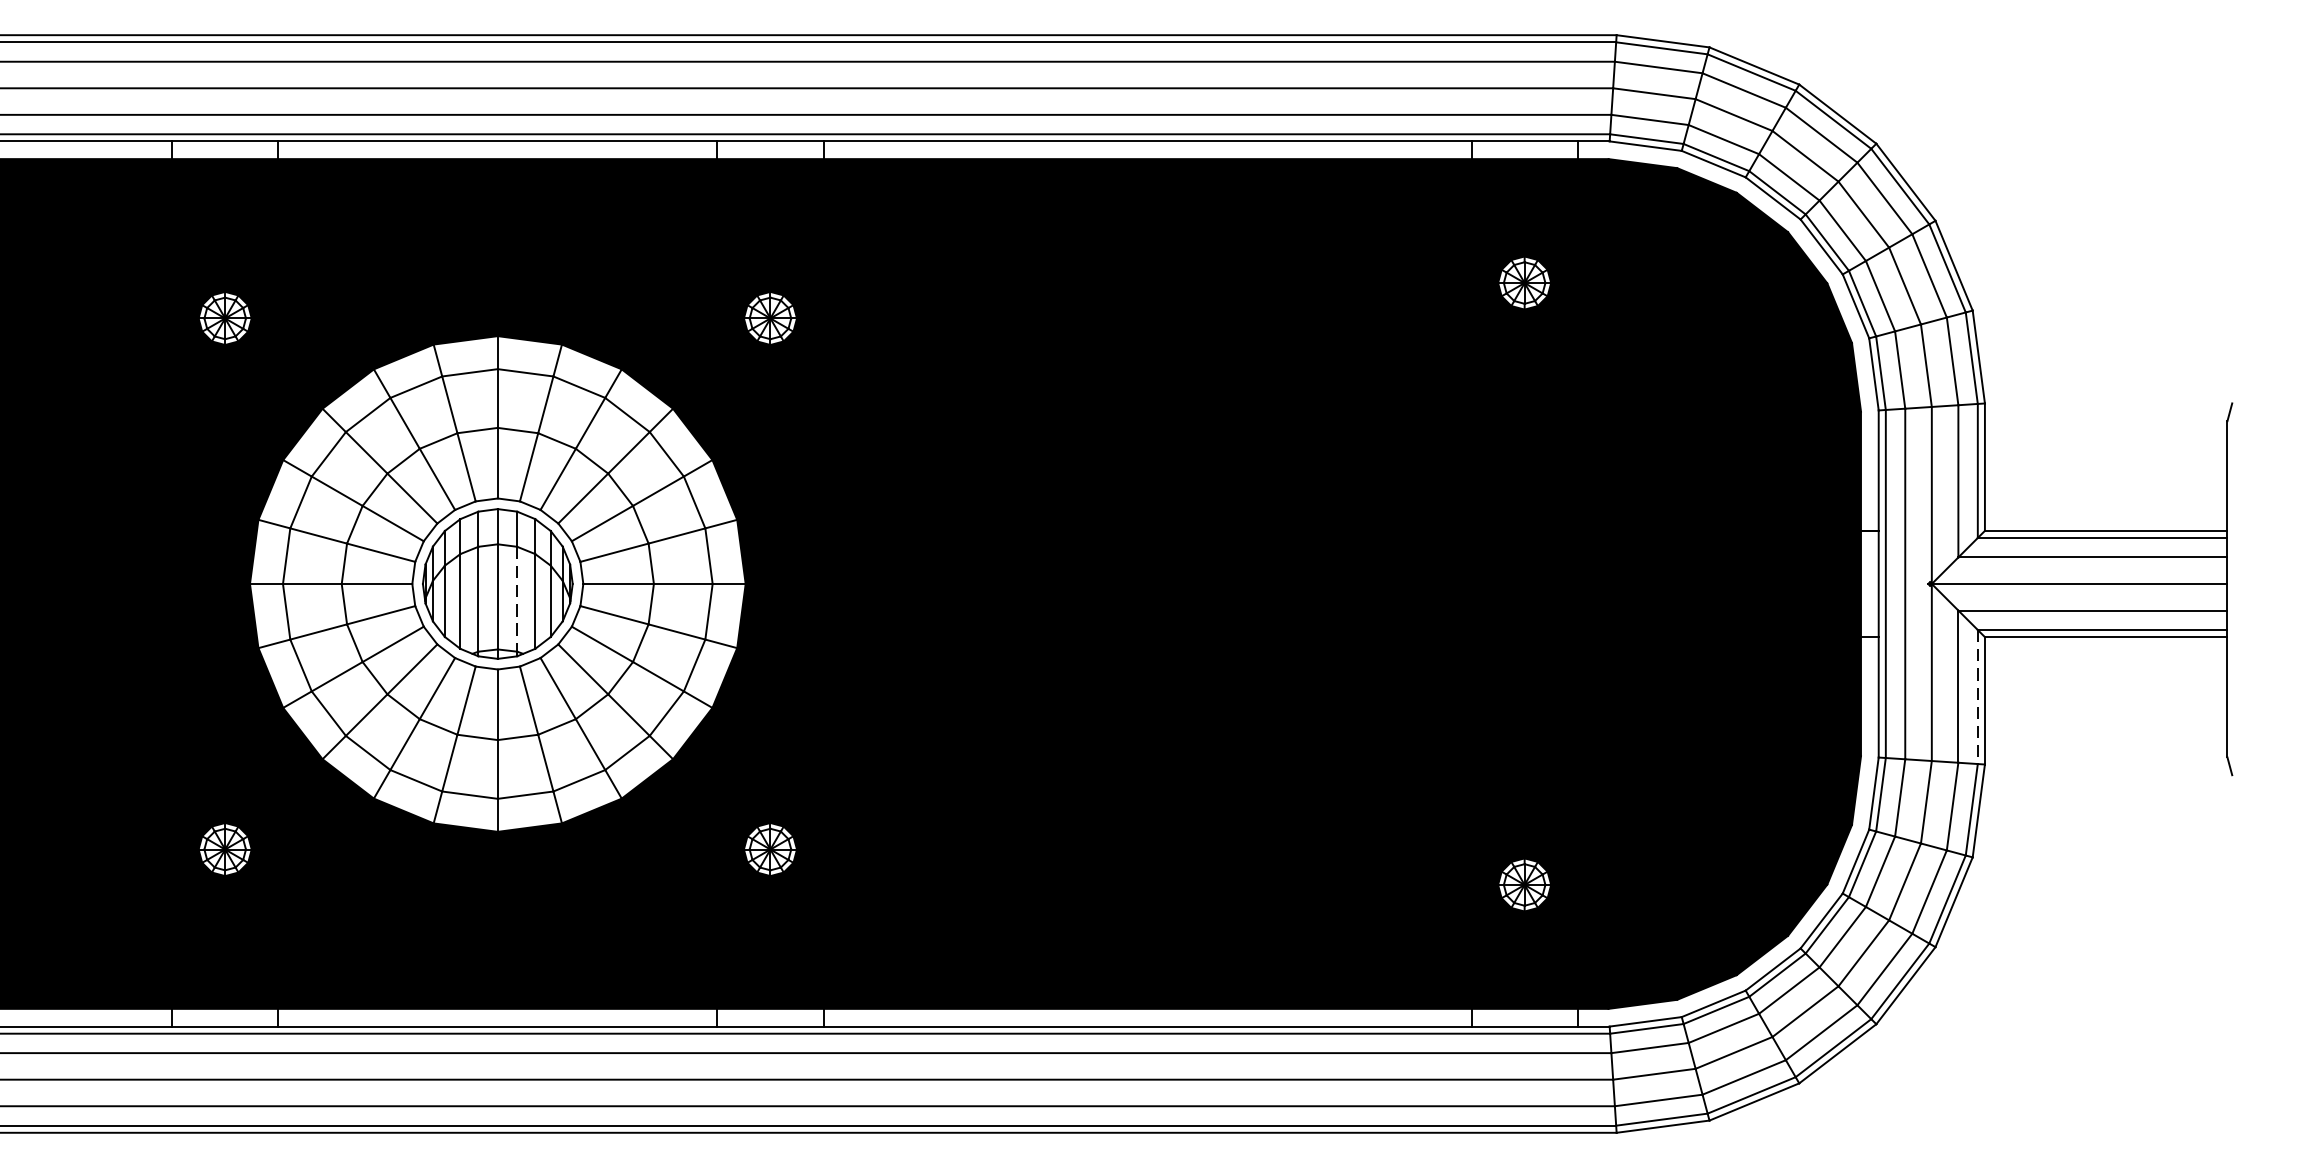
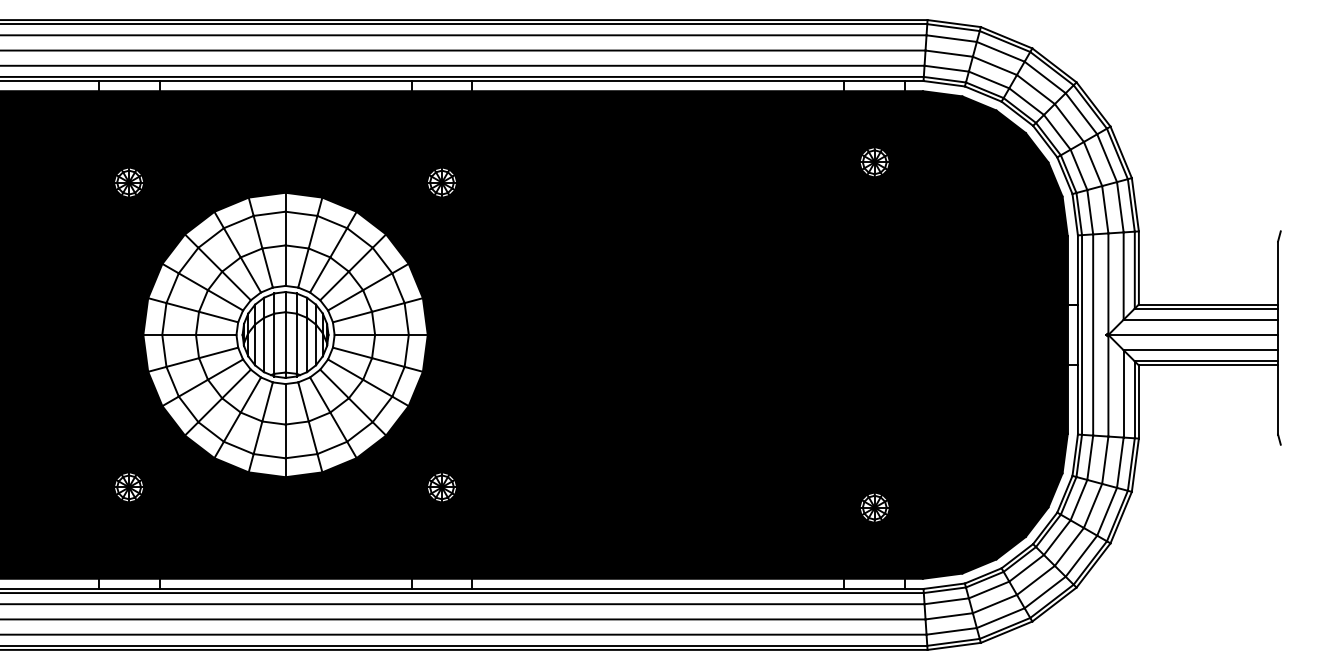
line: (516, 600) -> (296, 344), dashed -> solid
line: (1977, 698) -> (1134, 400), dashed -> solid

